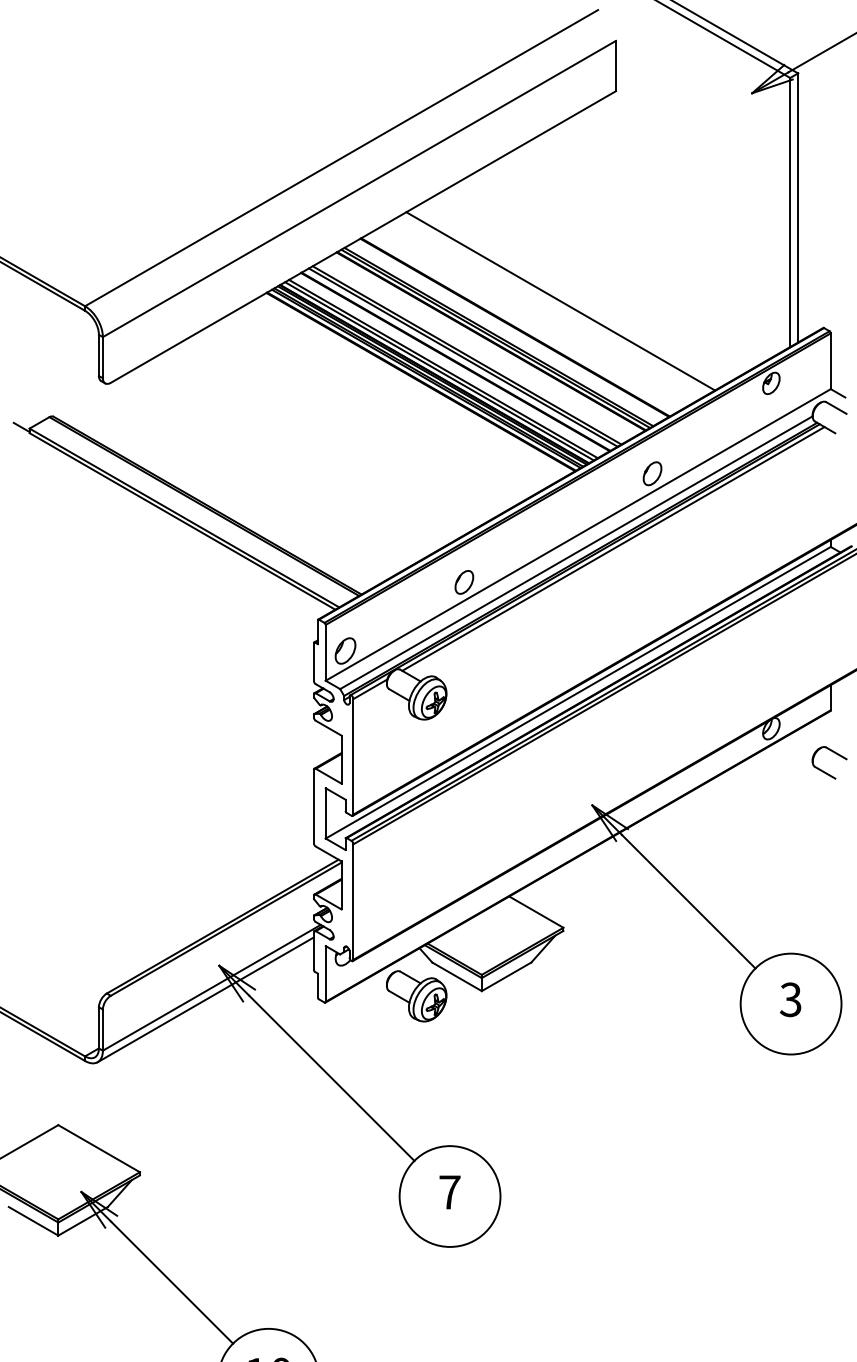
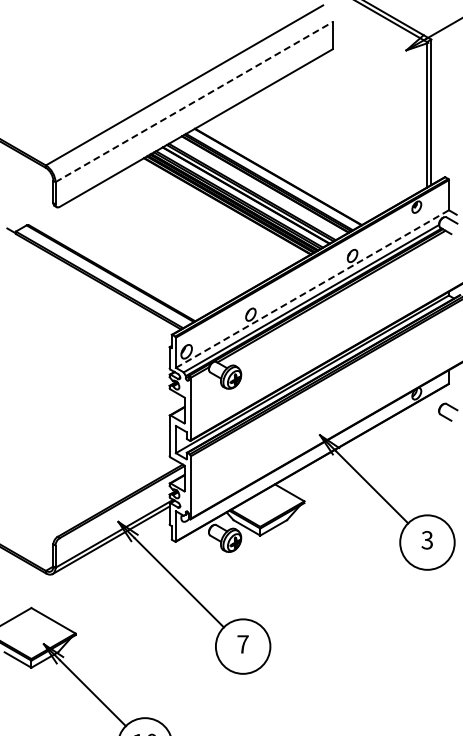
line: (360, 187) -> (194, 101), solid -> dashed
line: (559, 300) -> (302, 162), removed
line: (578, 535) -> (312, 289), solid -> dashed

